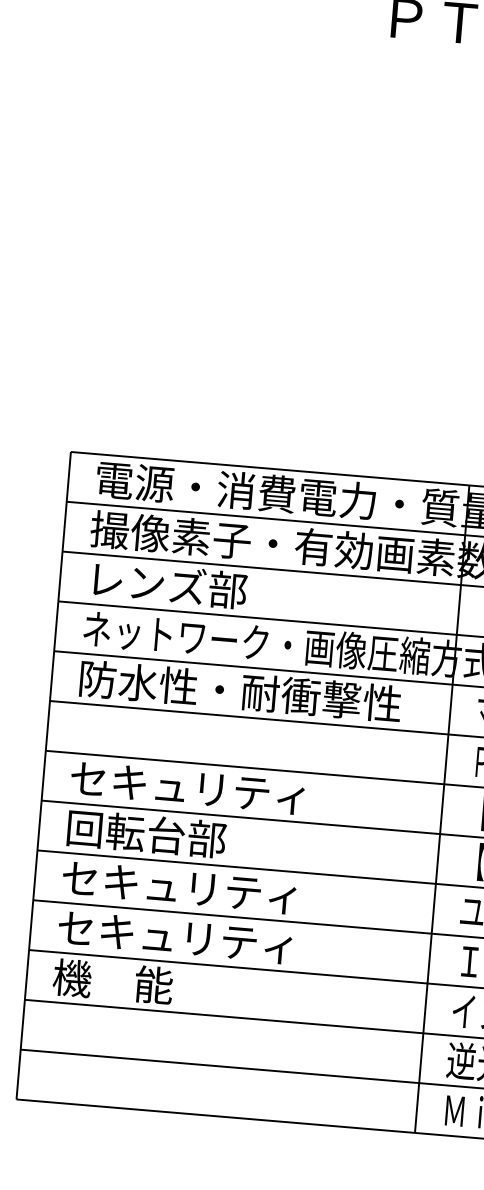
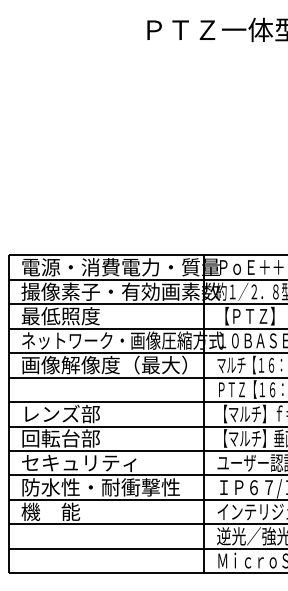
text: (166, 585) -> (60, 316), レンズ部 -> 最低照度
text: (247, 690) -> (104, 364), 防水性・耐衝撃性 -> 画像解像度（最大）
text: (188, 786) -> (79, 413), セキュリティ -> レンズ部
text: (218, 940) -> (100, 487), セキュリティ -> 防水性・耐衝撃性

